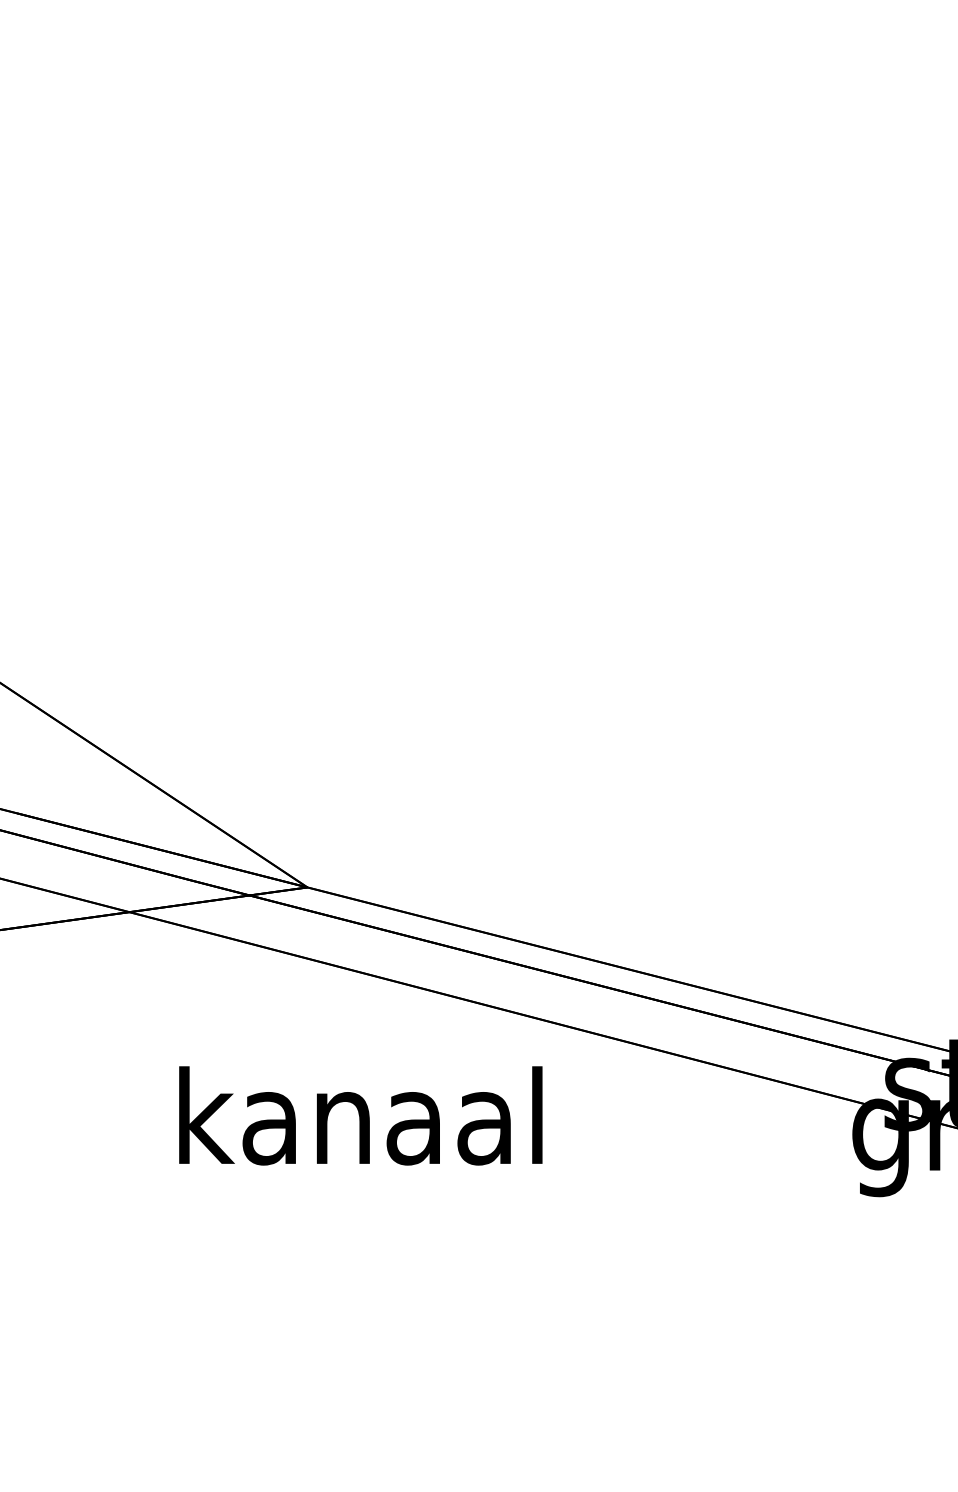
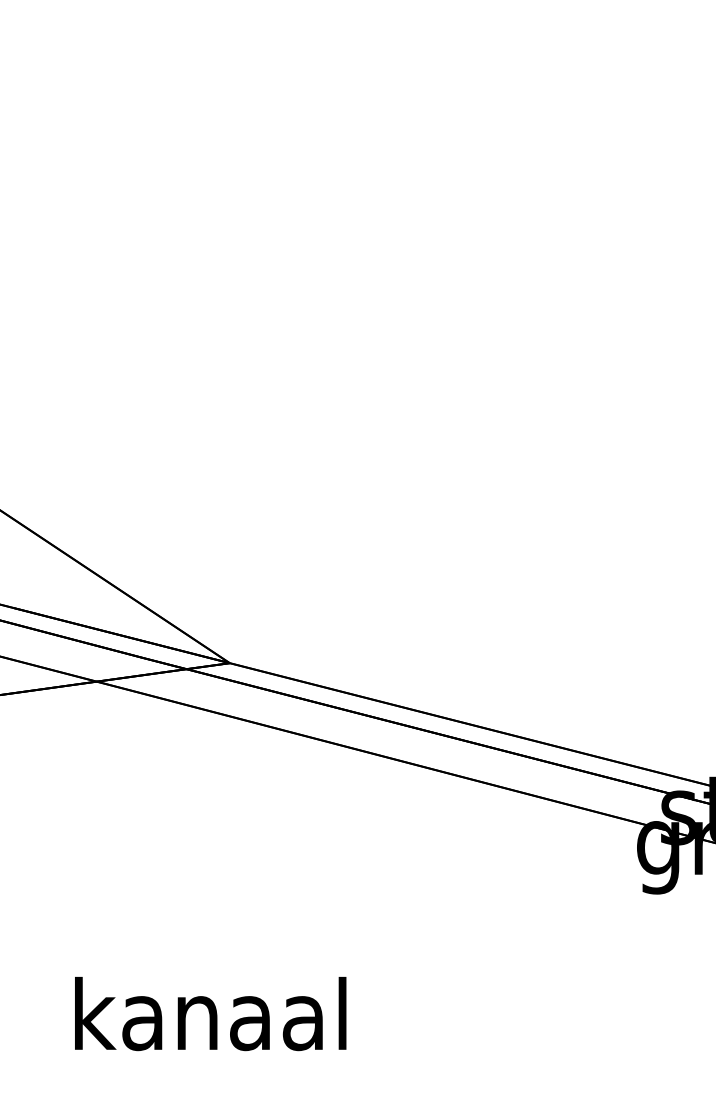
text: (360, 1115) -> (210, 1013), moved

